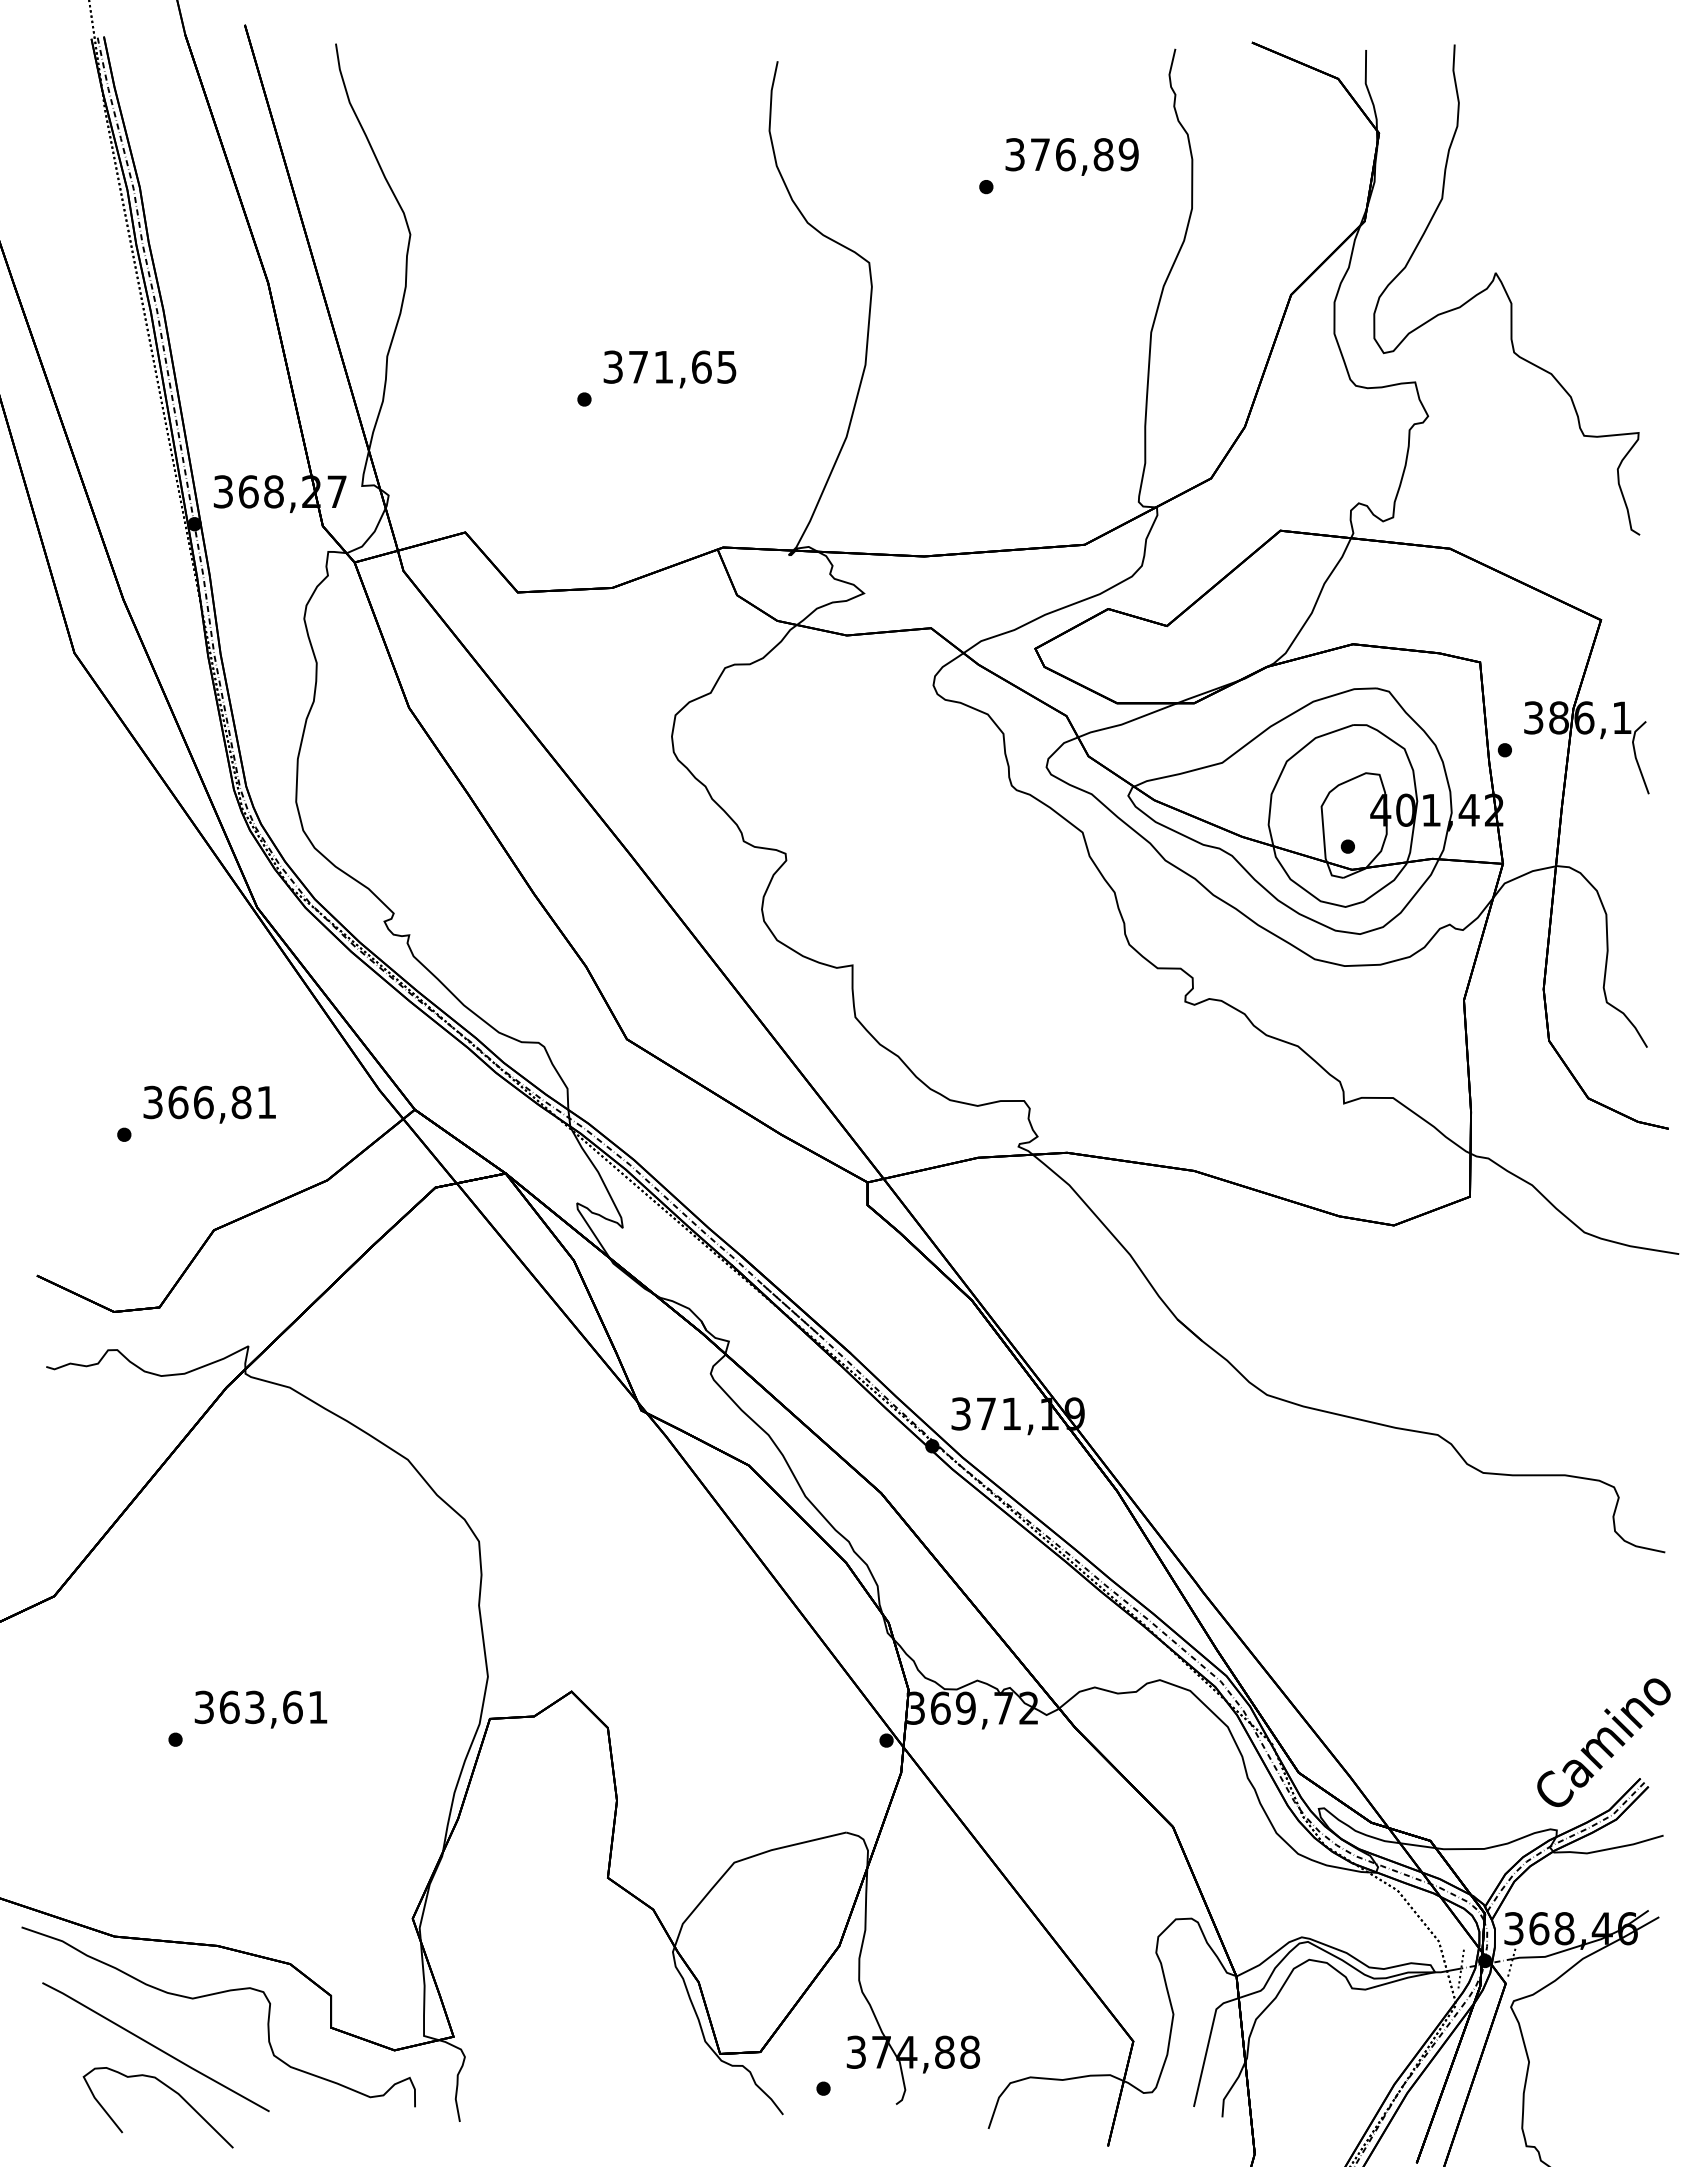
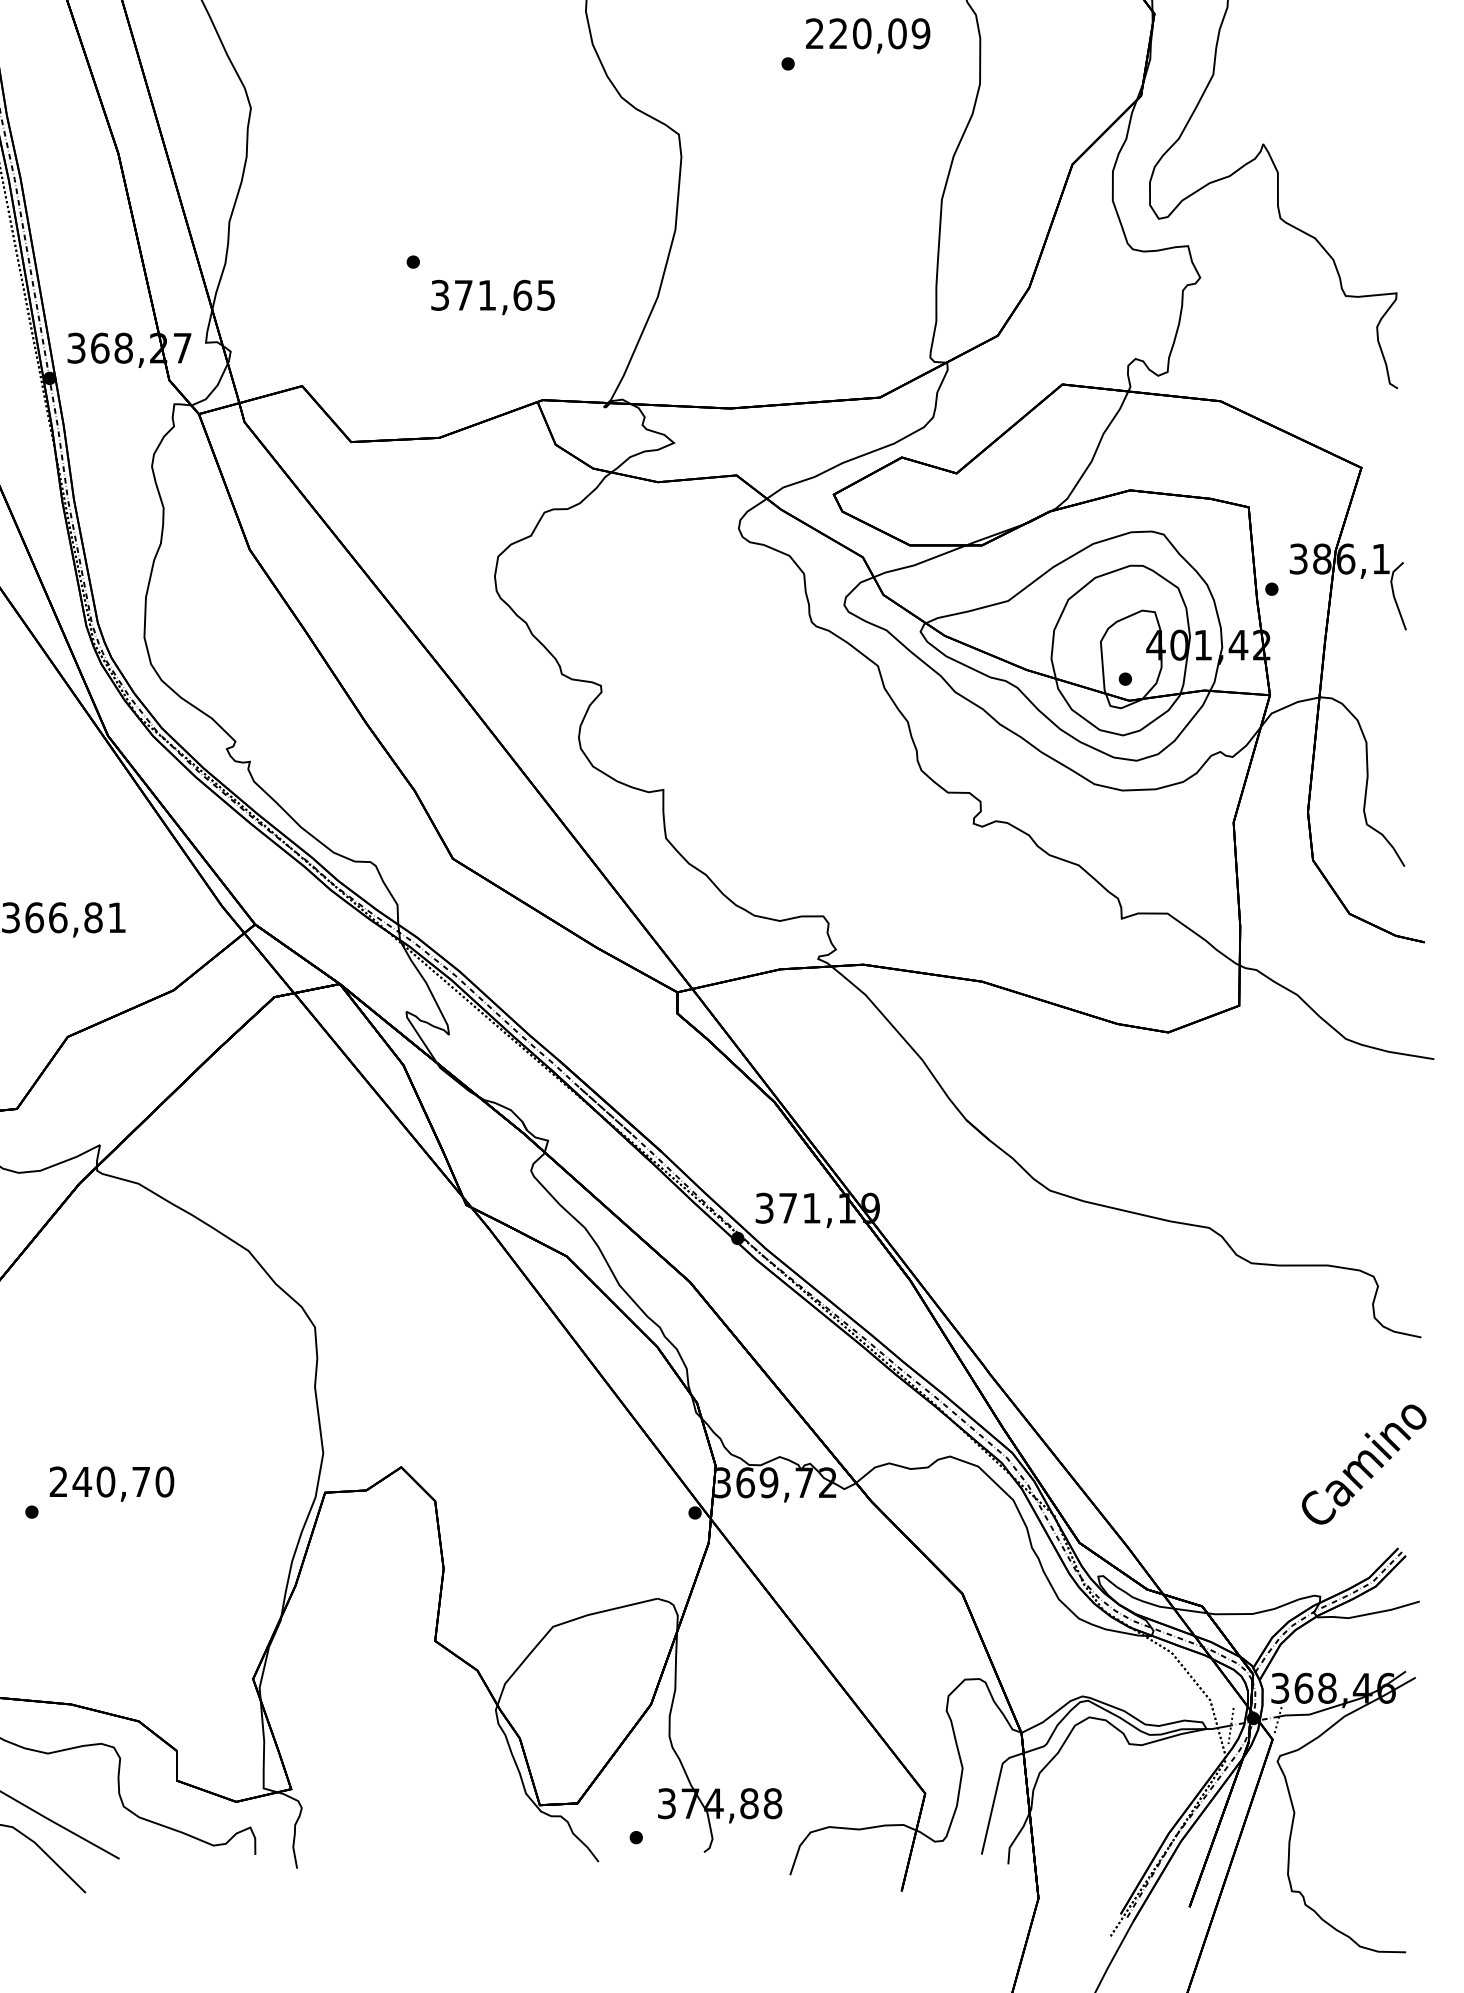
text: (1059, 154) -> (856, 33), 376,89 -> 220,09
text: (669, 369) -> (492, 297), moved
text: (261, 1707) -> (112, 1482), 363,61 -> 240,70
text: (1603, 1742) -> (1363, 1464), moved

